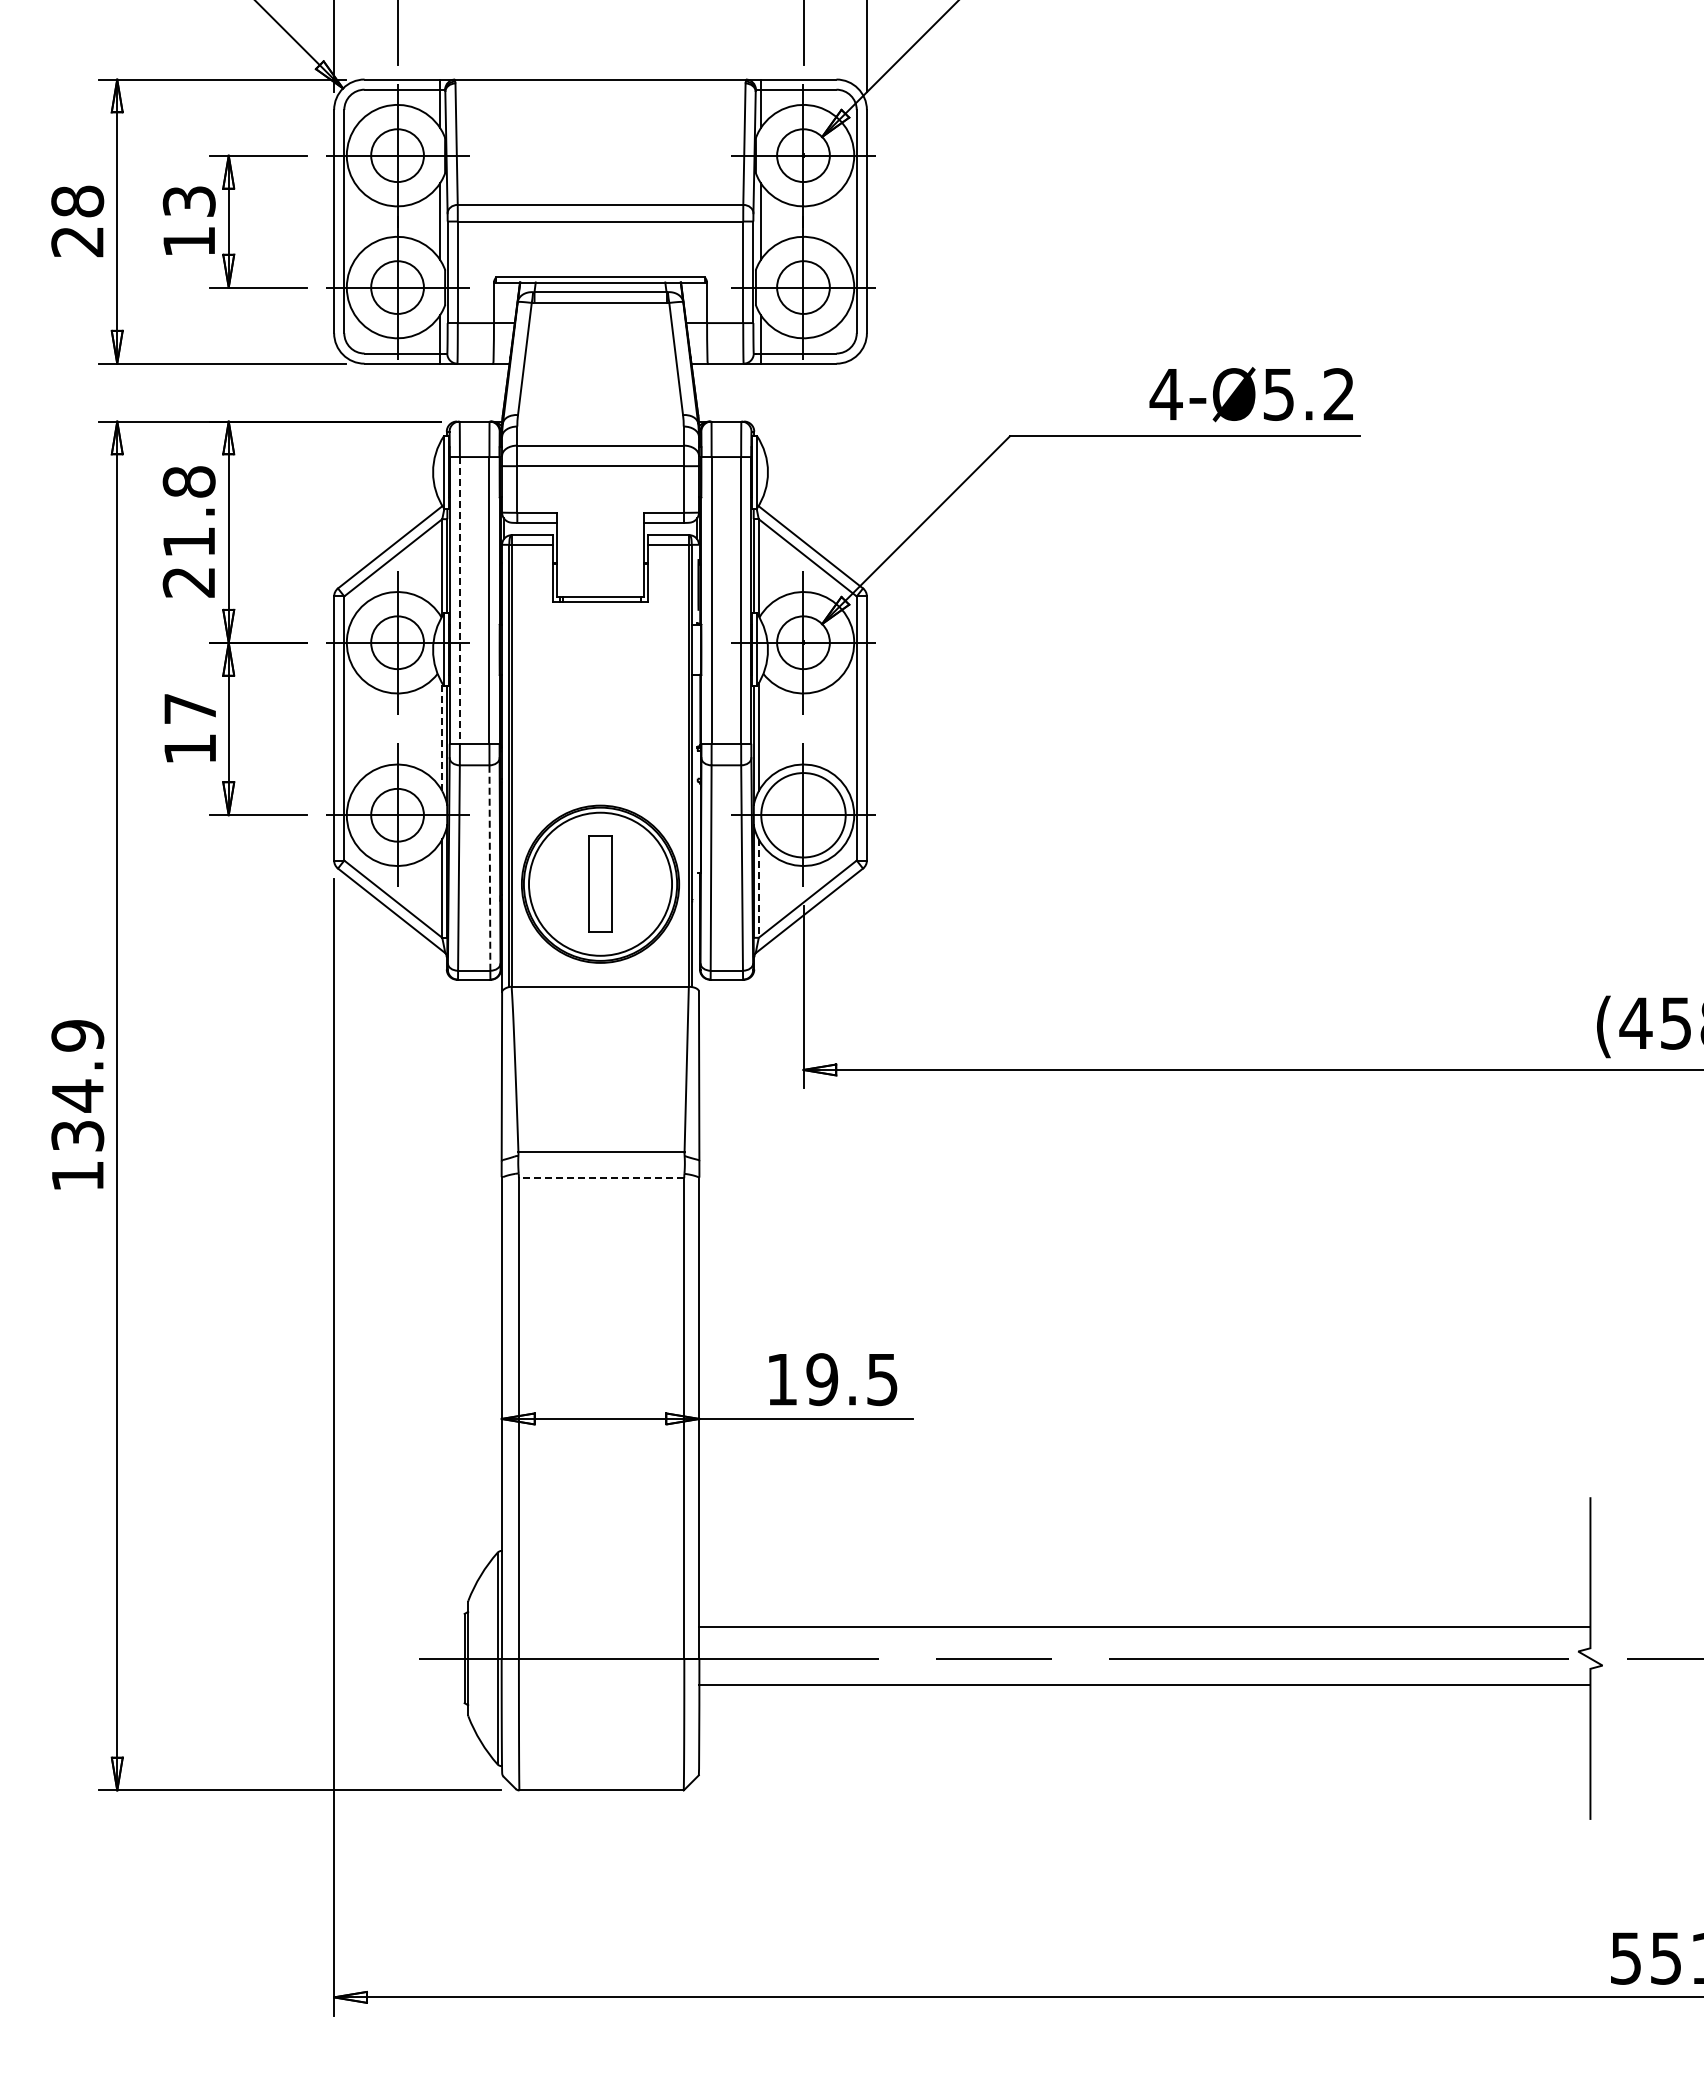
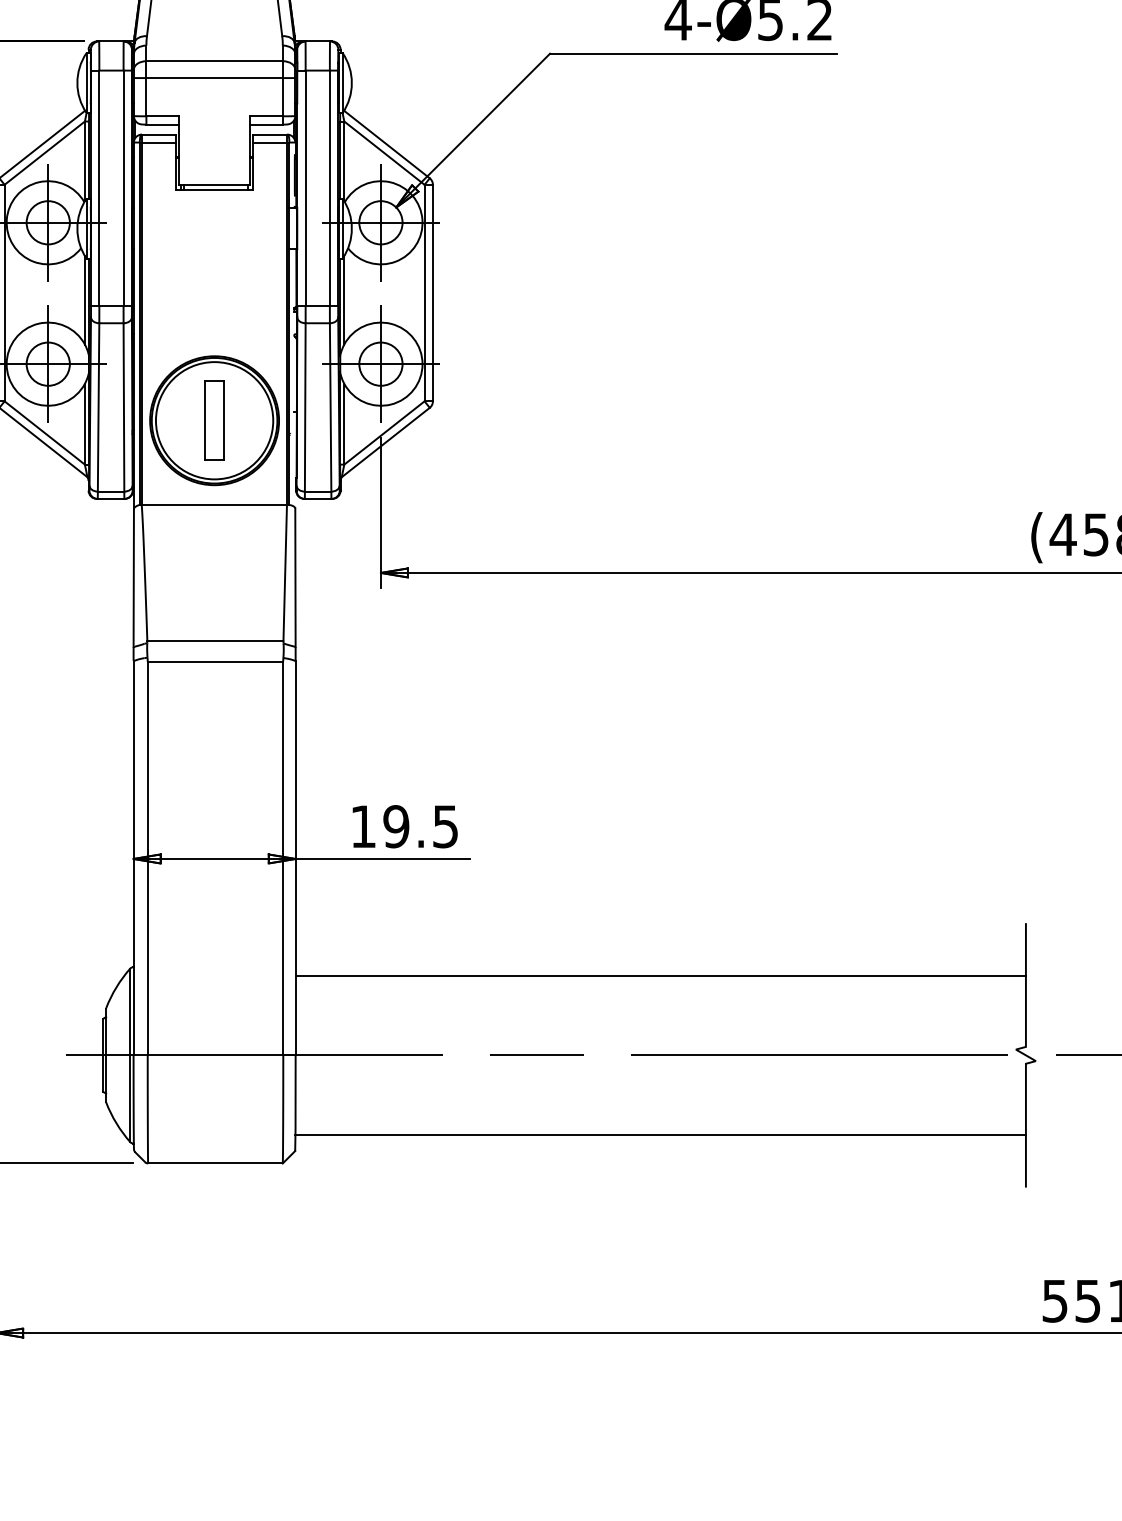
line: (459, 600) -> (99, 188), dashed -> solid
line: (442, 737) -> (85, 300), dashed -> solid
circle: (803, 814) -> (380, 363), size x0.62
line: (489, 868) -> (123, 407), dashed -> solid
line: (758, 889) -> (344, 425), dashed -> solid
line: (601, 1178) -> (215, 661), dashed -> solid
line: (1144, 1626) -> (660, 975), moved
line: (1144, 1685) -> (660, 1134), moved

